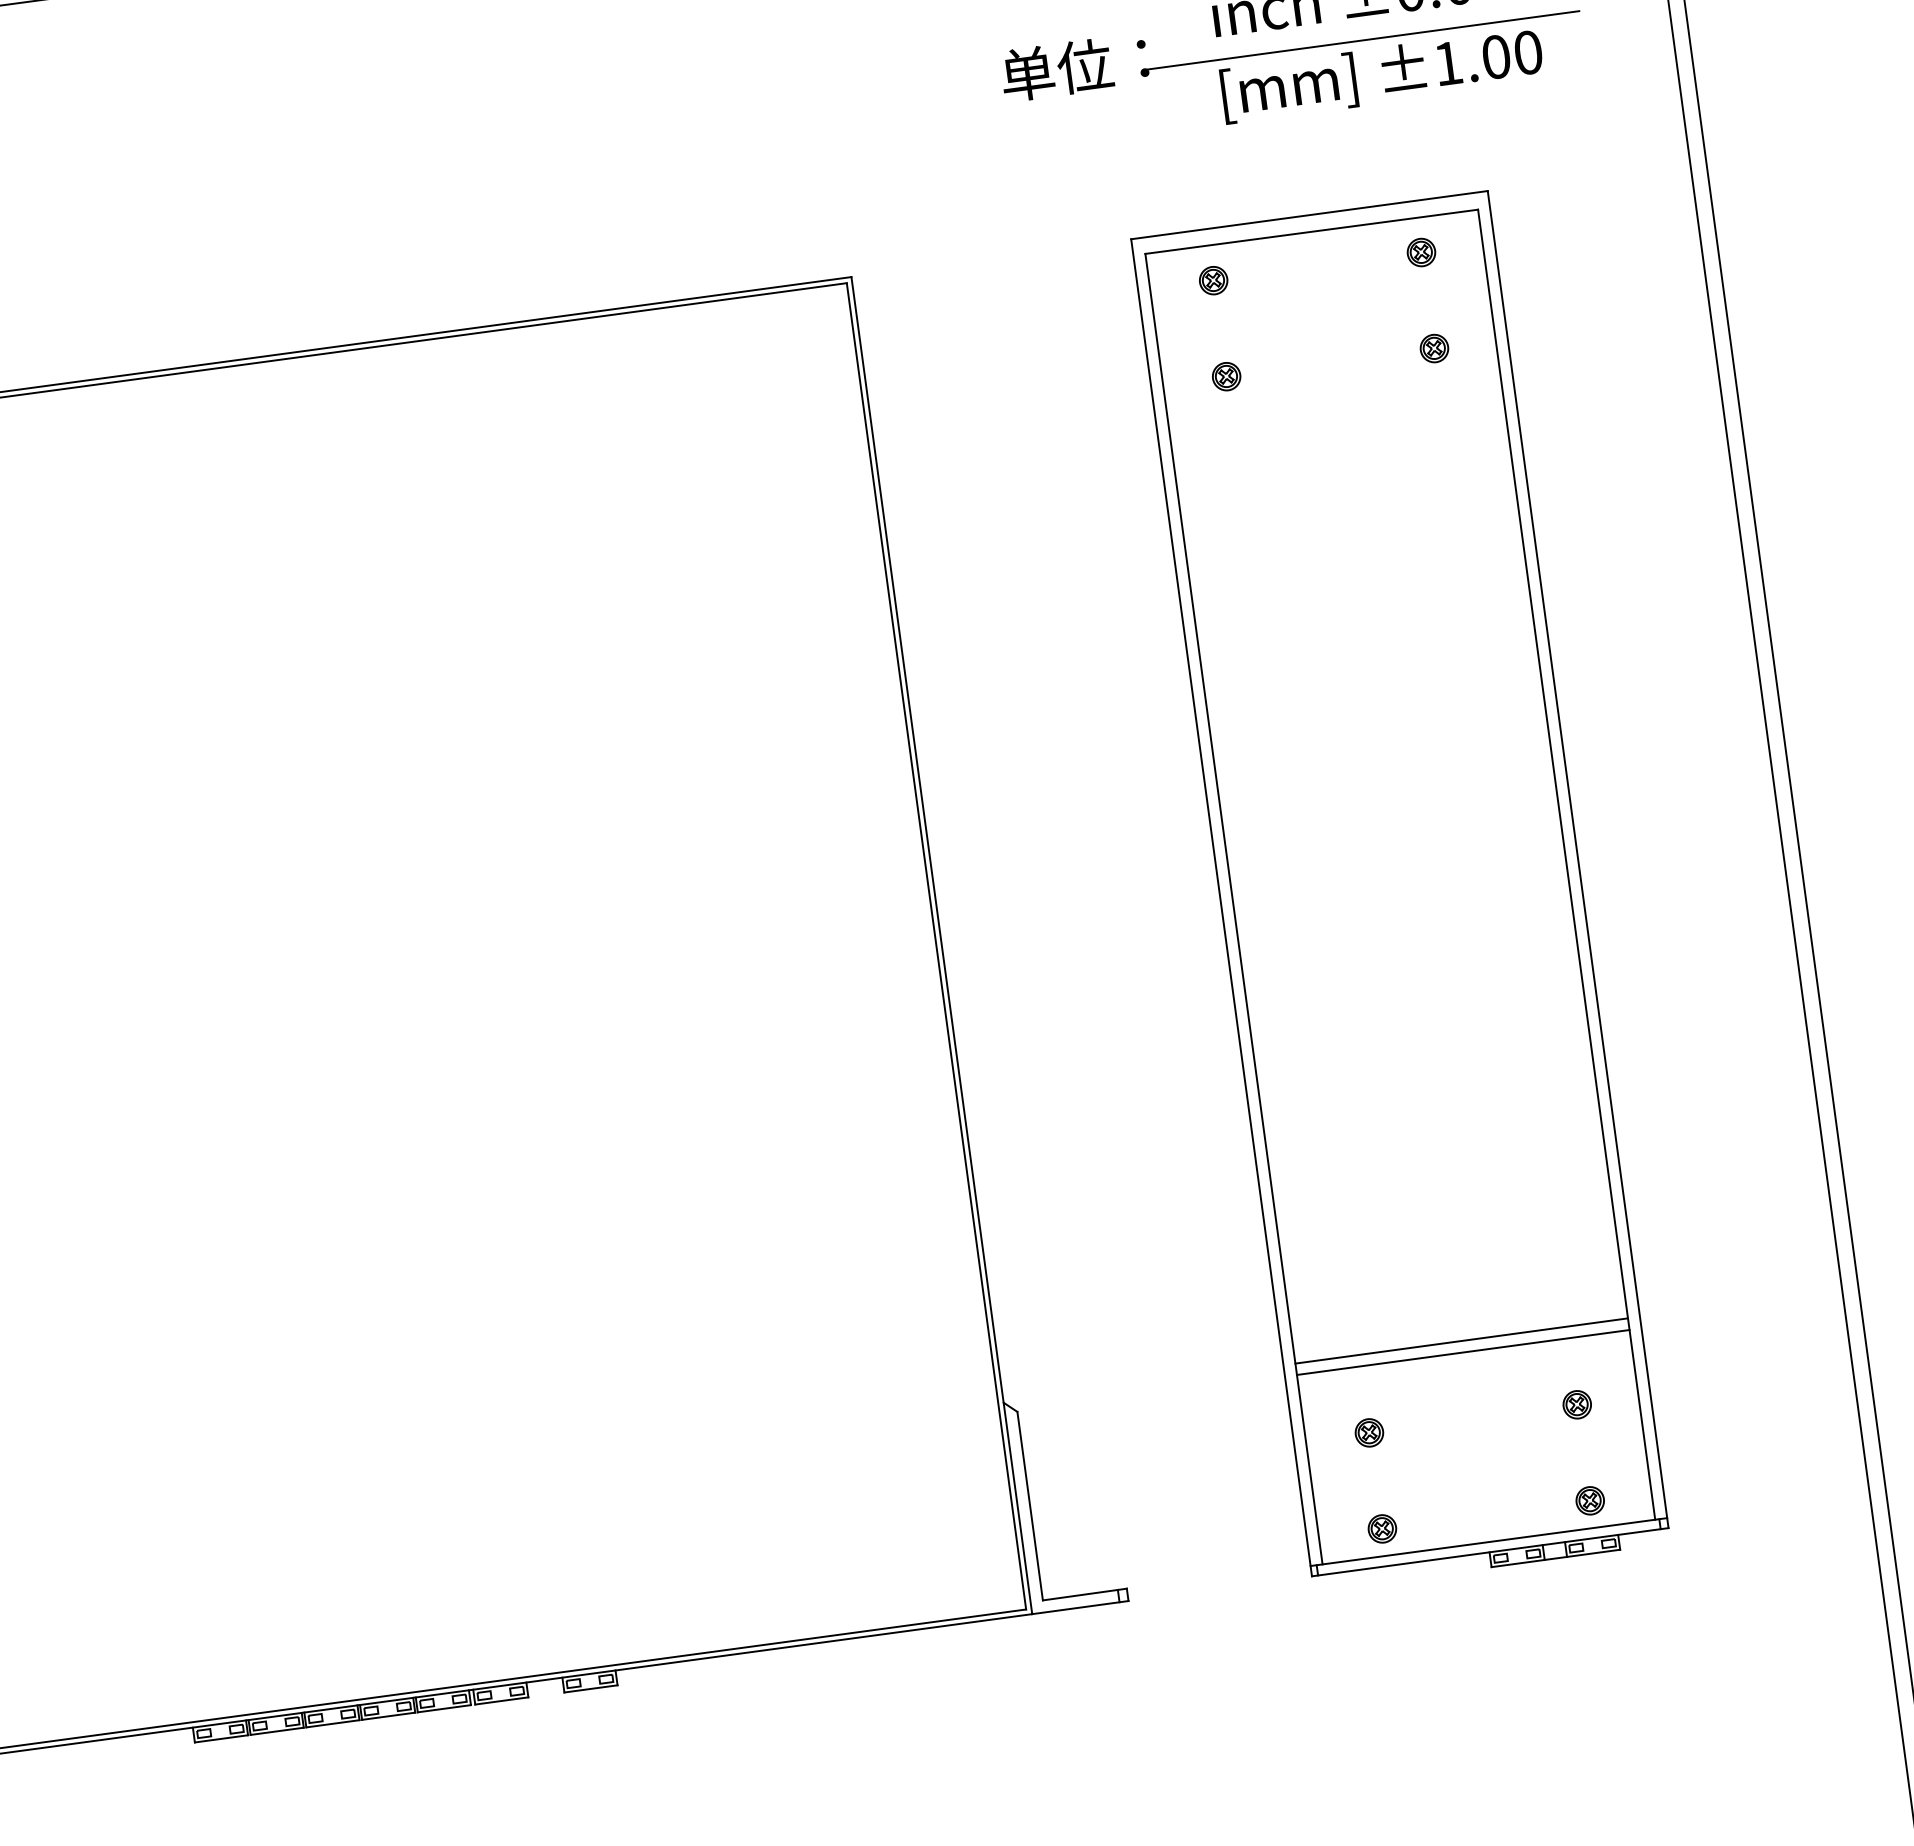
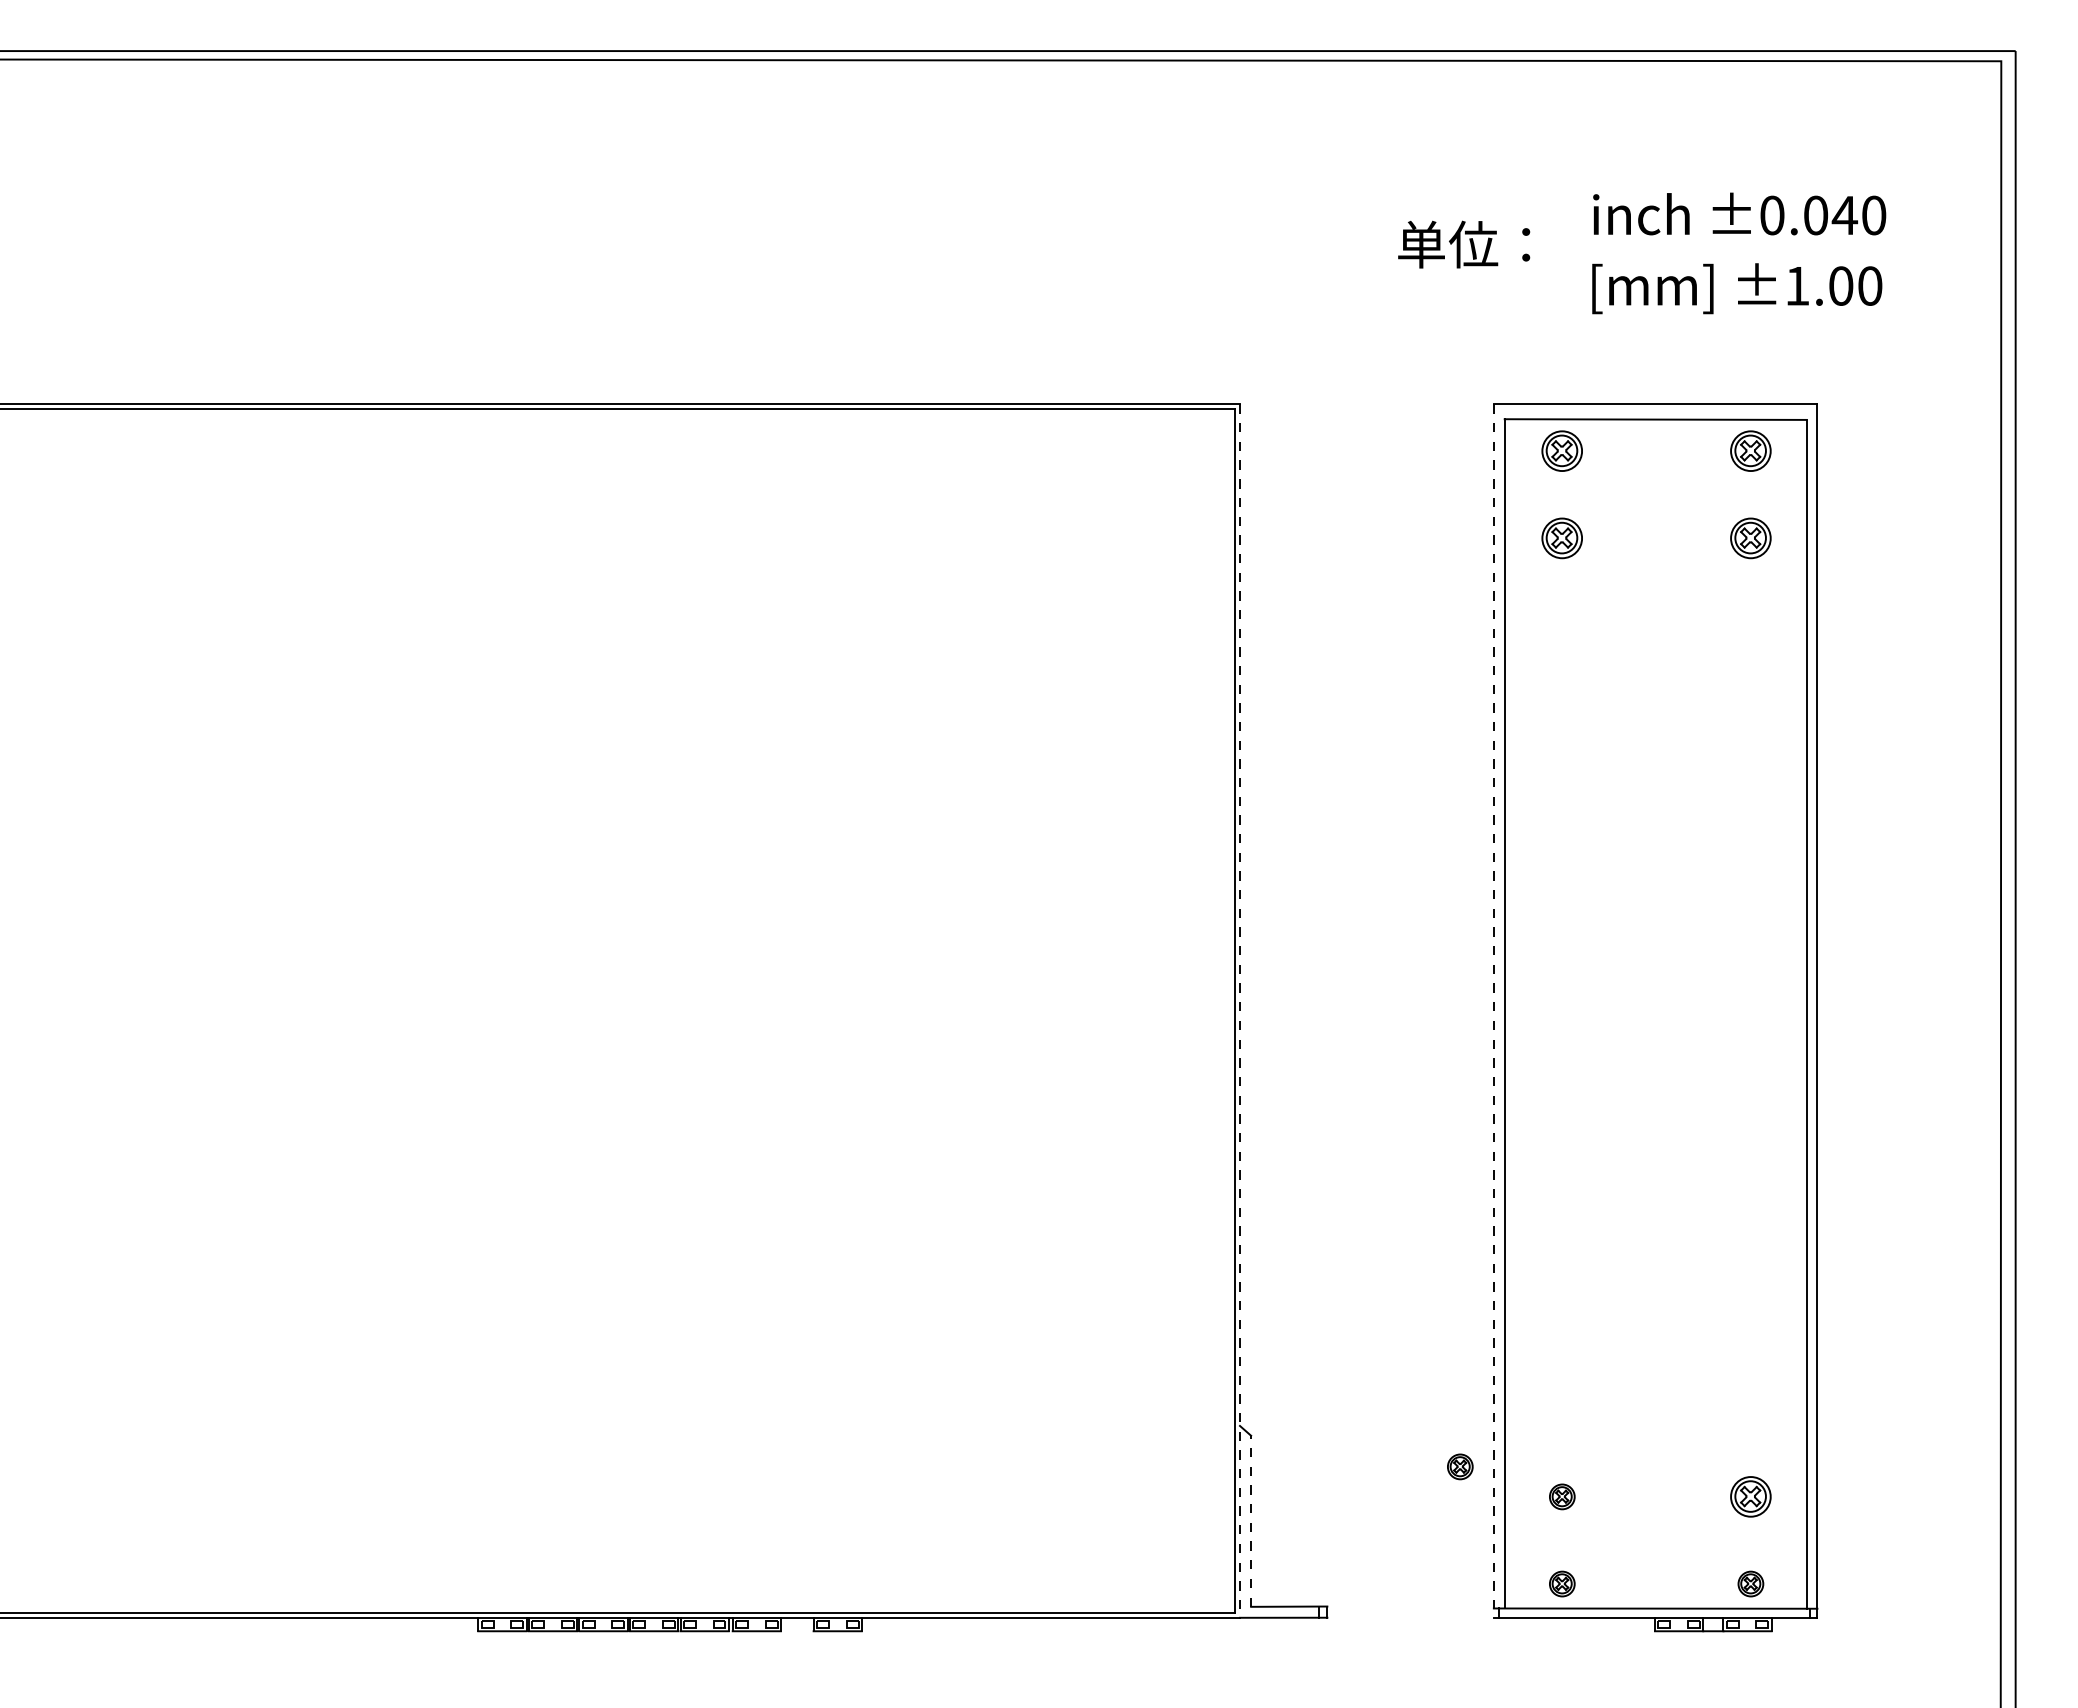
line: (1363, 40) -> (1724, 255), removed
part: (1421, 252) -> (1750, 451), size x1.6
part: (1213, 280) -> (1562, 451), size x1.6
part: (1434, 348) -> (1750, 538), size x1.6
part: (1226, 376) -> (1562, 538), size x1.6
line: (1221, 908) -> (1493, 1011), solid -> dashed
line: (941, 946) -> (1239, 1011), solid -> dashed
line: (1461, 1341) -> (1655, 1426), removed
line: (1463, 1352) -> (1655, 1436), removed
part: (1576, 1404) -> (1750, 1496), size x1.6
part: (1252, 1414) -> (1460, 1466), added
line: (1030, 1506) -> (1251, 1521), solid -> dashed

